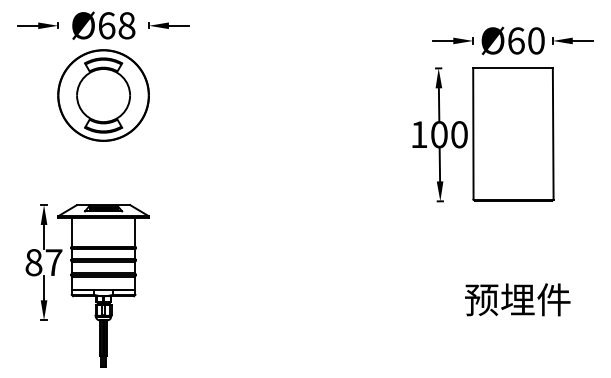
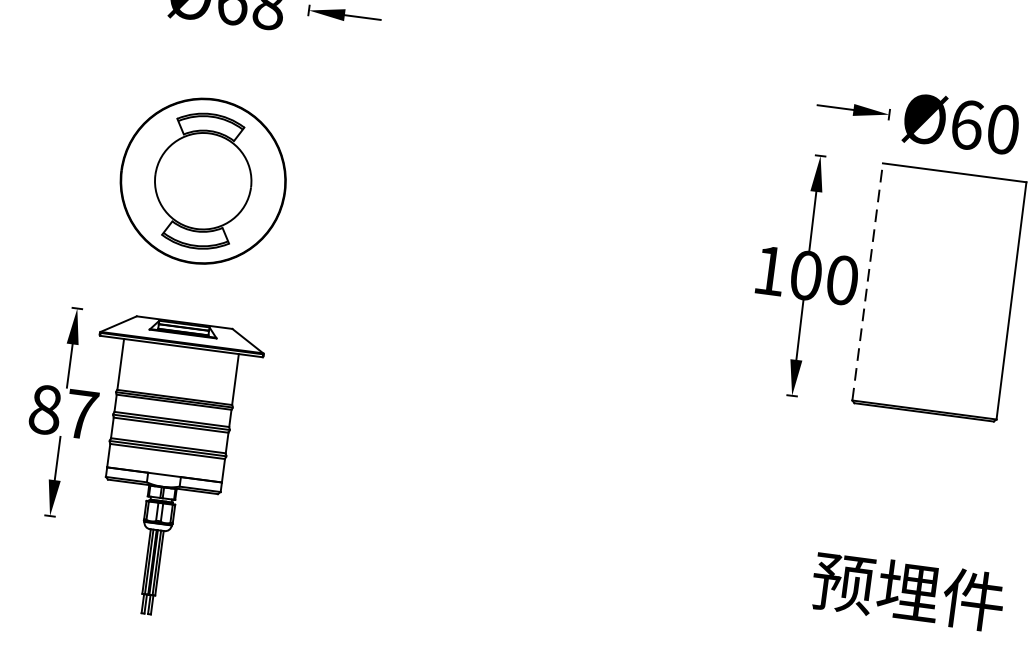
part: (103, 95) -> (203, 181), moved
line: (473, 133) -> (867, 281), solid -> dashed

